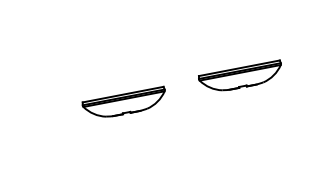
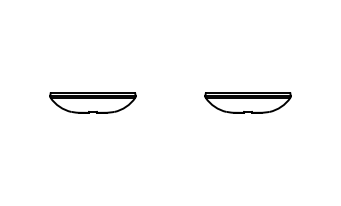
part: (124, 103) -> (92, 102), moved

